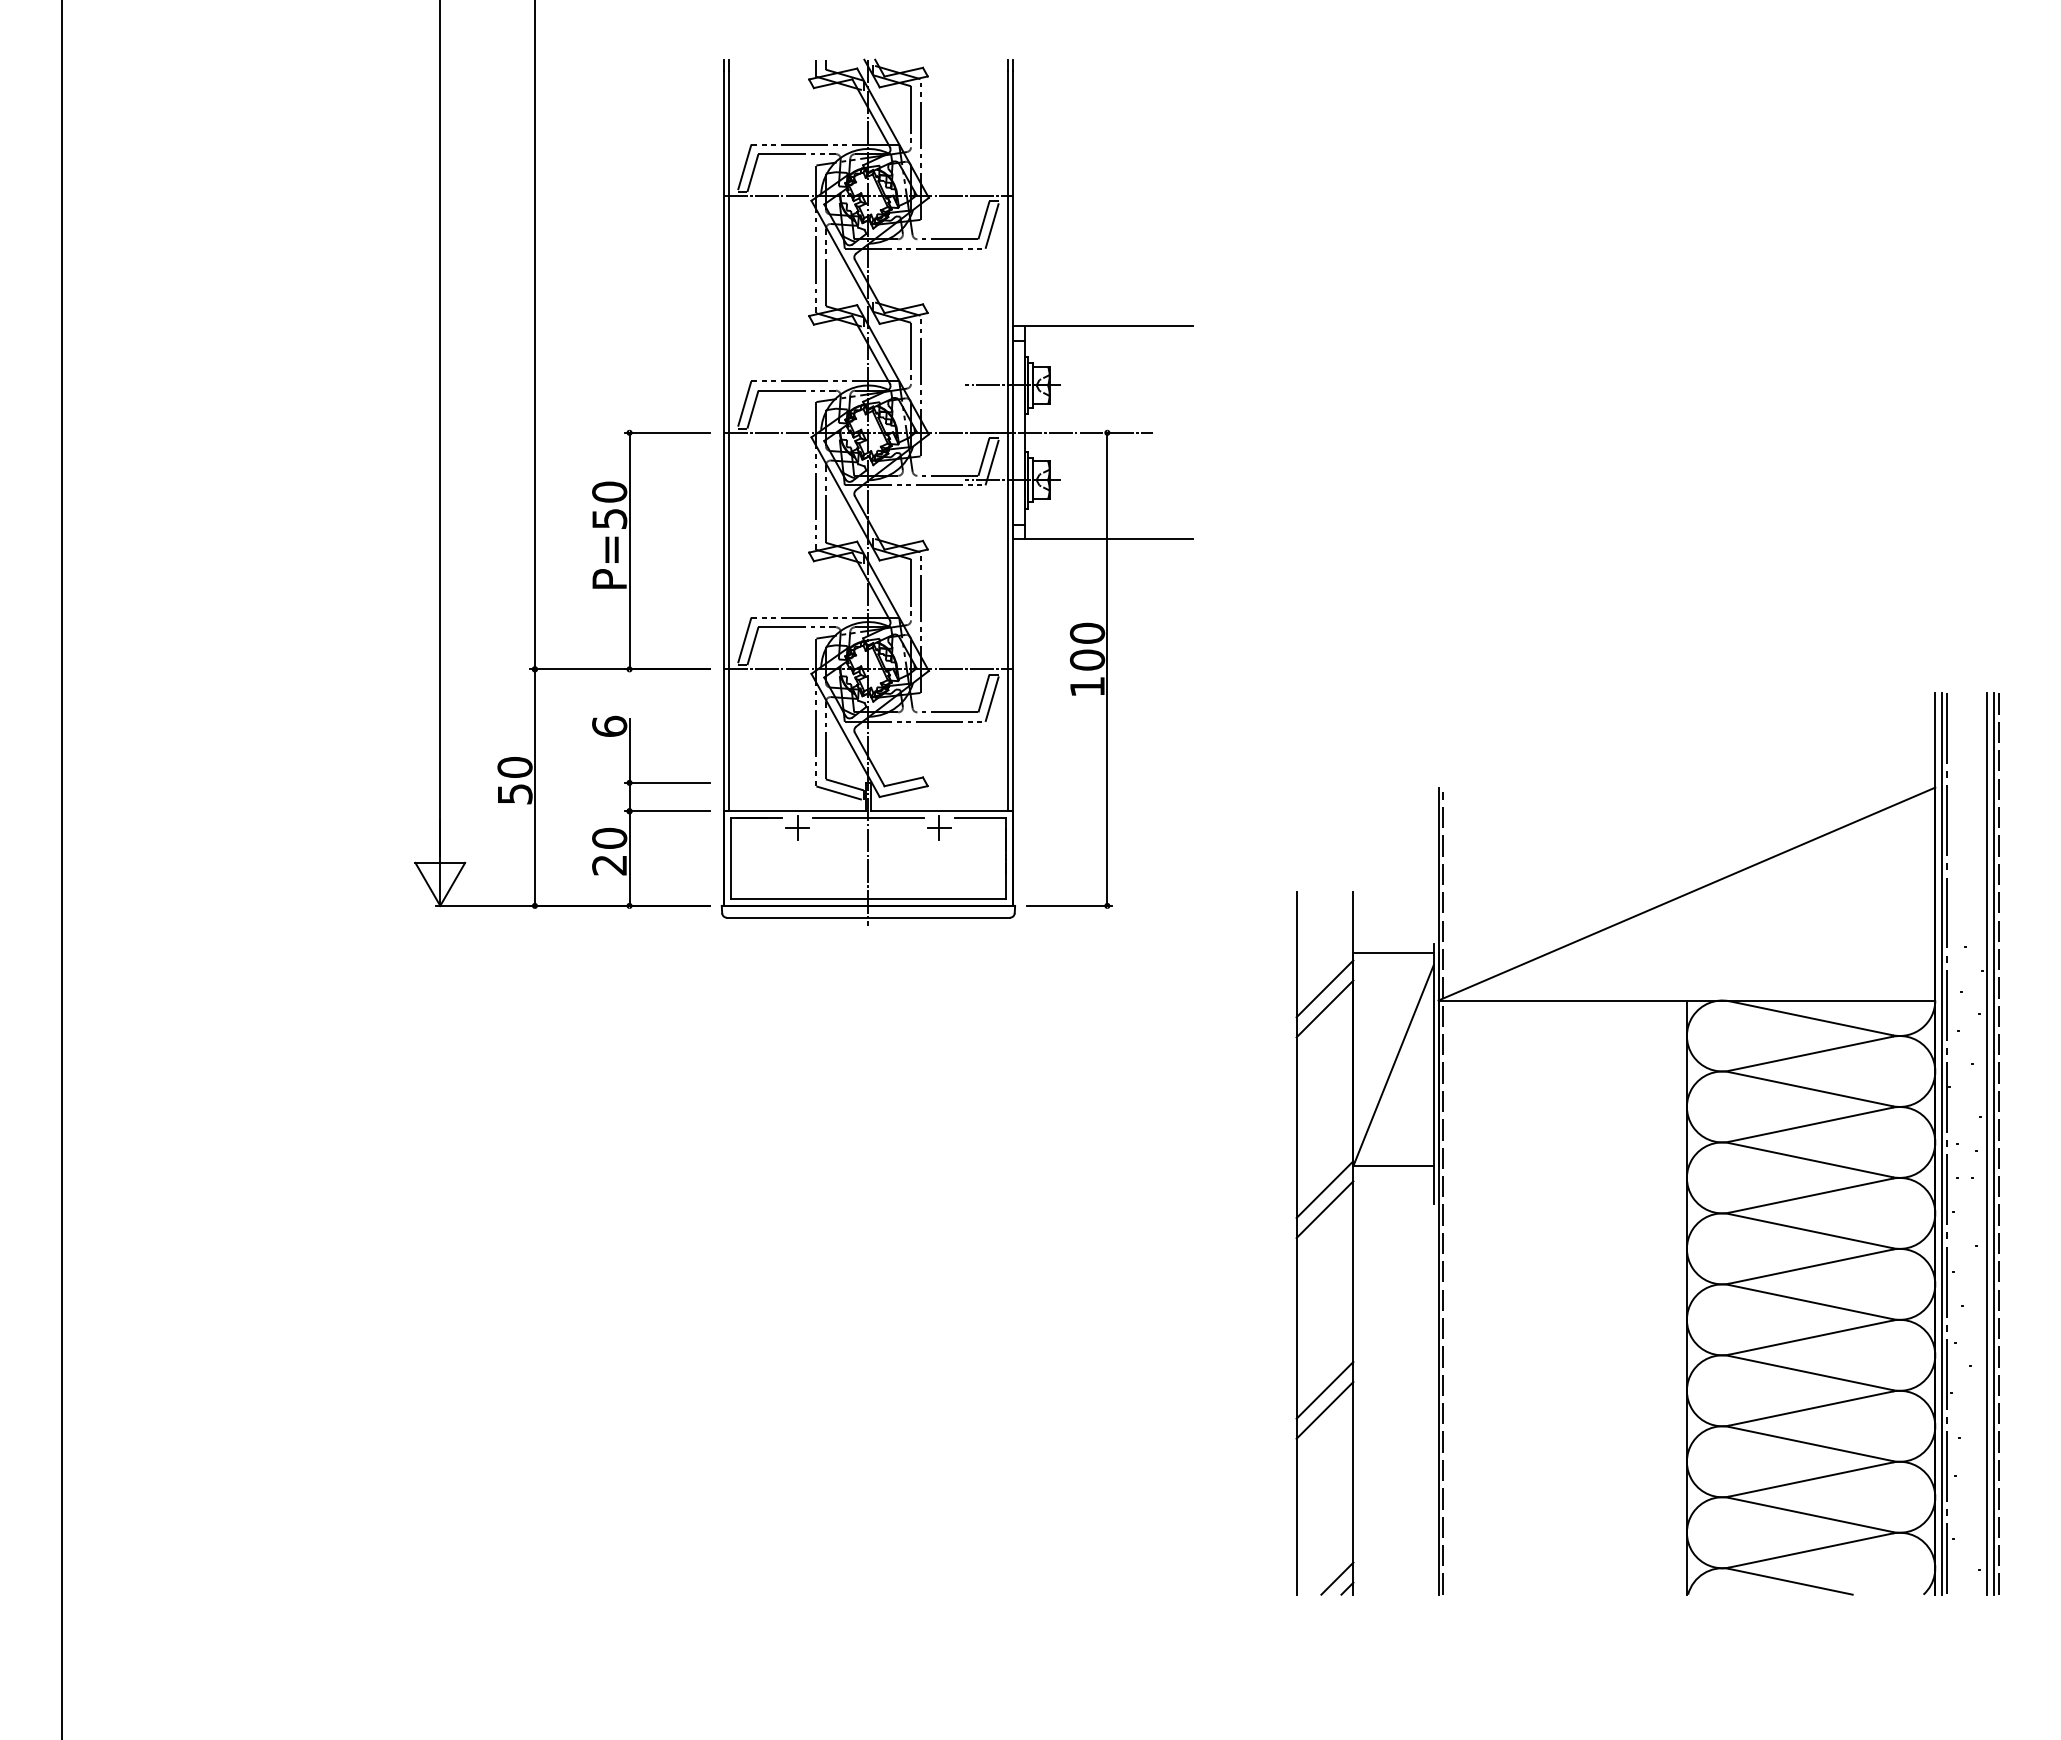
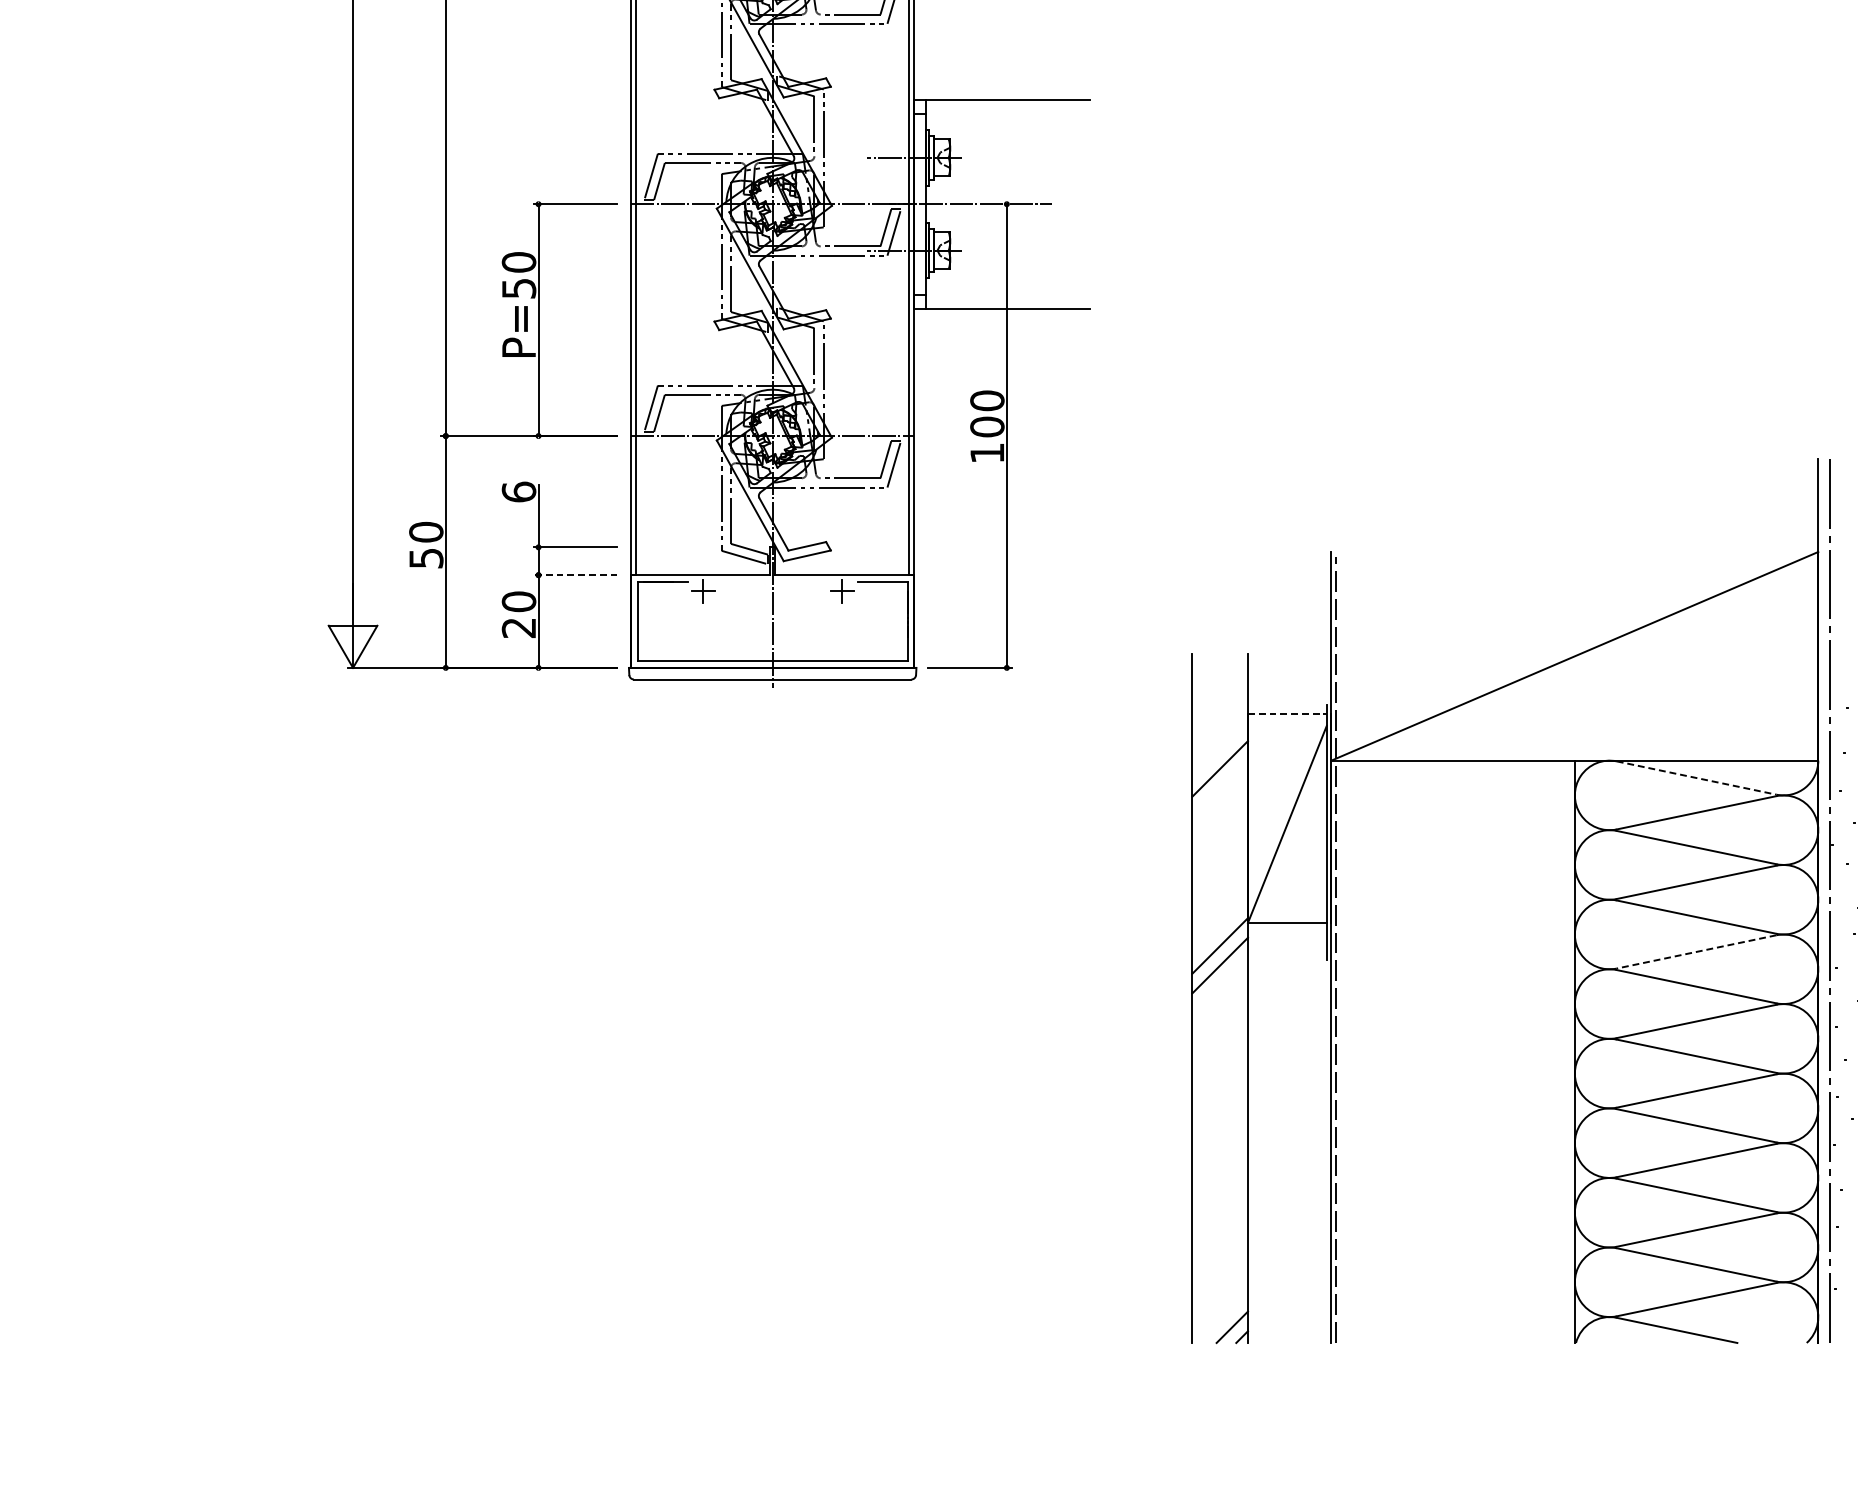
line: (667, 811) -> (575, 575), solid -> dashed
line: (868, 817) -> (772, 581), removed
line: (1394, 953) -> (1288, 714), solid -> dashed
line: (1324, 988) -> (1219, 748), removed
line: (1811, 1018) -> (1696, 778), solid -> dashed
line: (1942, 1143) -> (1825, 900), removed
line: (1810, 1195) -> (1695, 951), solid -> dashed
line: (1324, 1389) -> (1219, 1141), removed
line: (1324, 1410) -> (1219, 1162), removed

